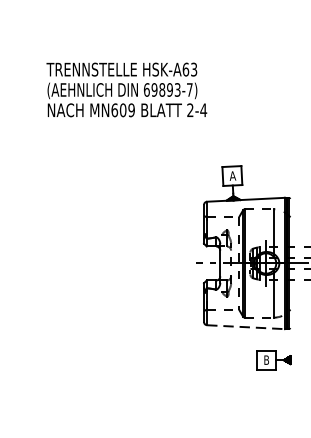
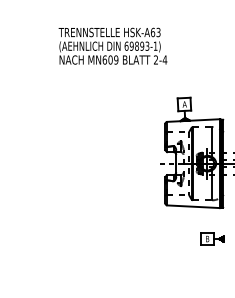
text: (189, 88) -> (155, 45), 69893-7) -> 69893-1)
line: (247, 326) -> (194, 206), dashed -> solid
part: (273, 359) -> (212, 238), moved

